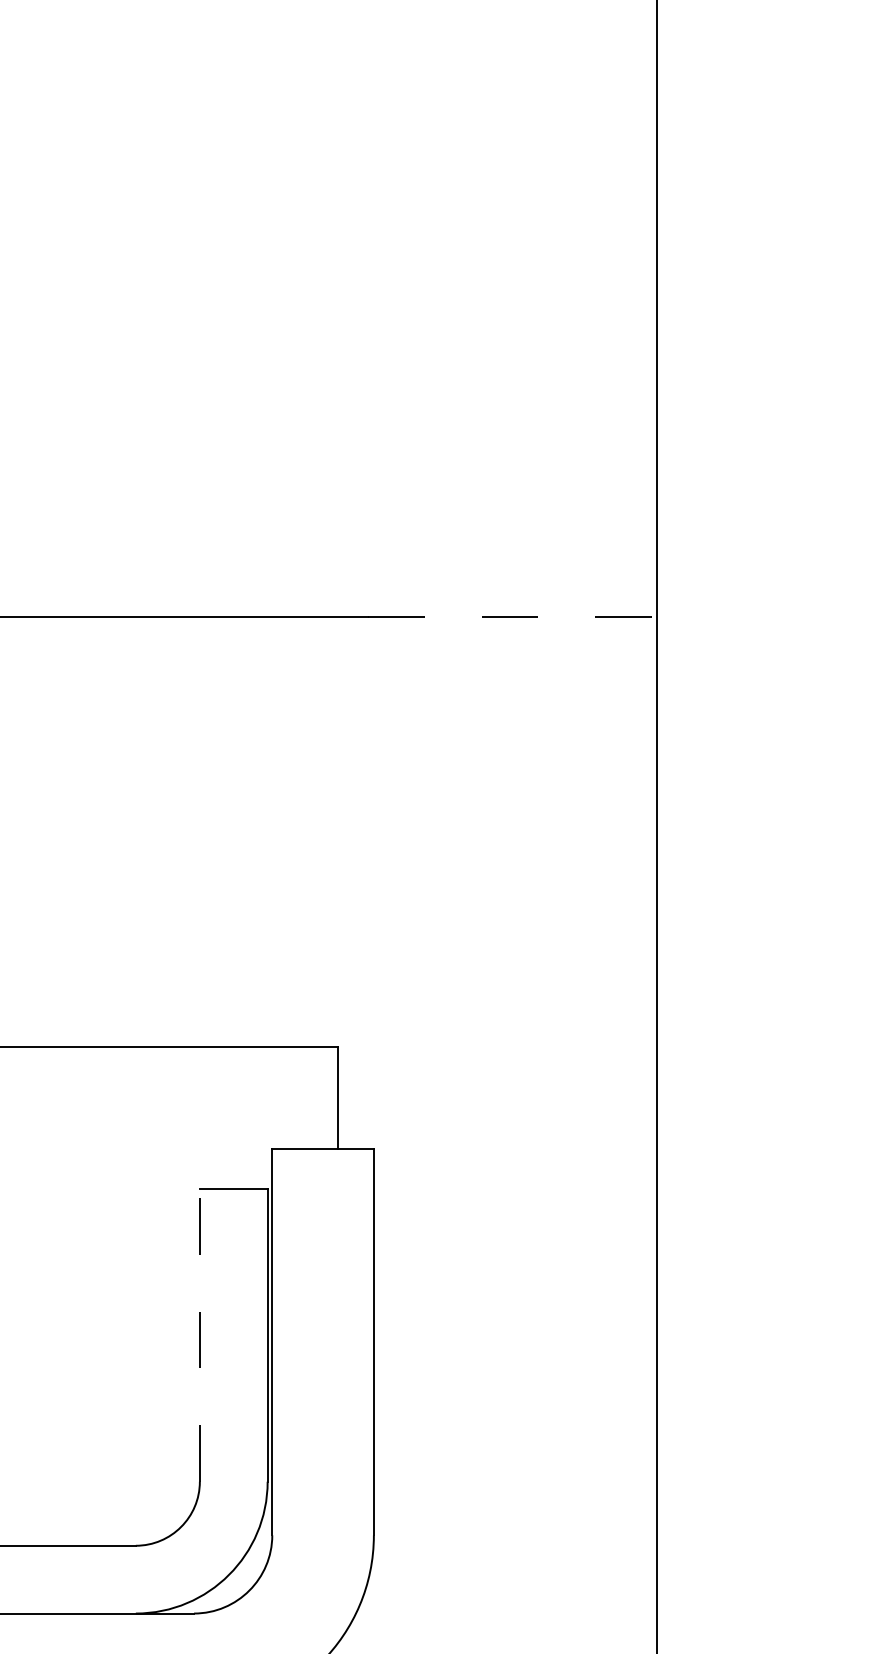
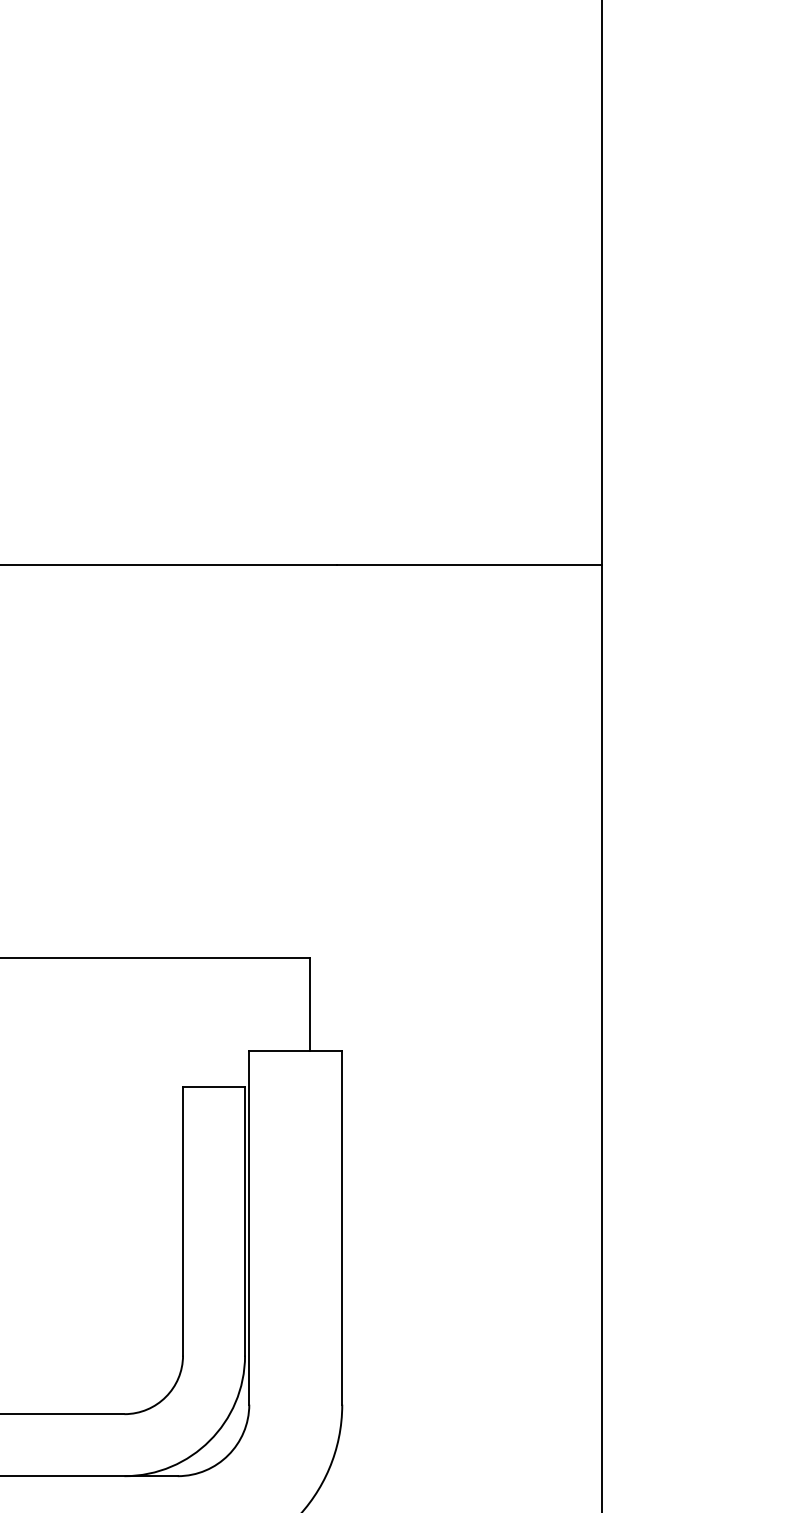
line: (513, 617) -> (470, 564), dashed -> solid
line: (199, 1335) -> (182, 1221), dashed -> solid

